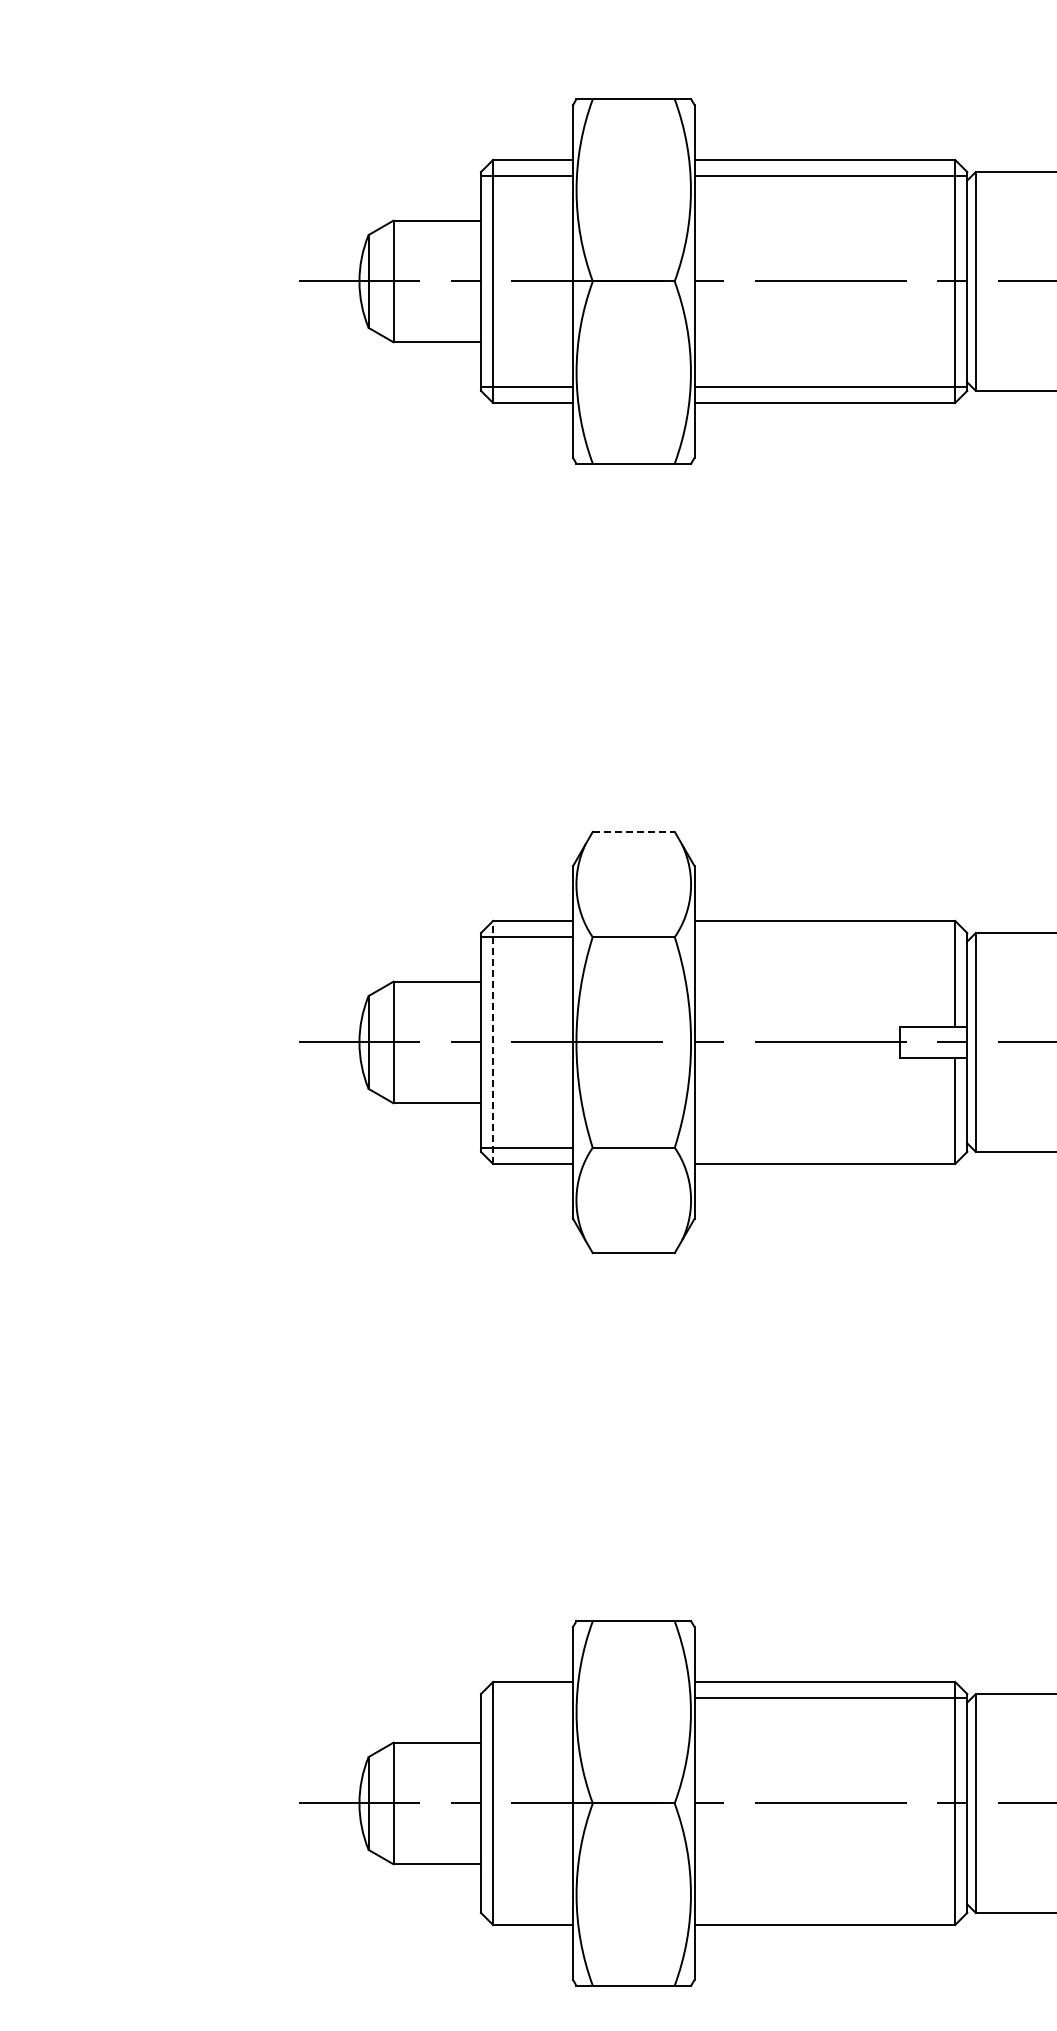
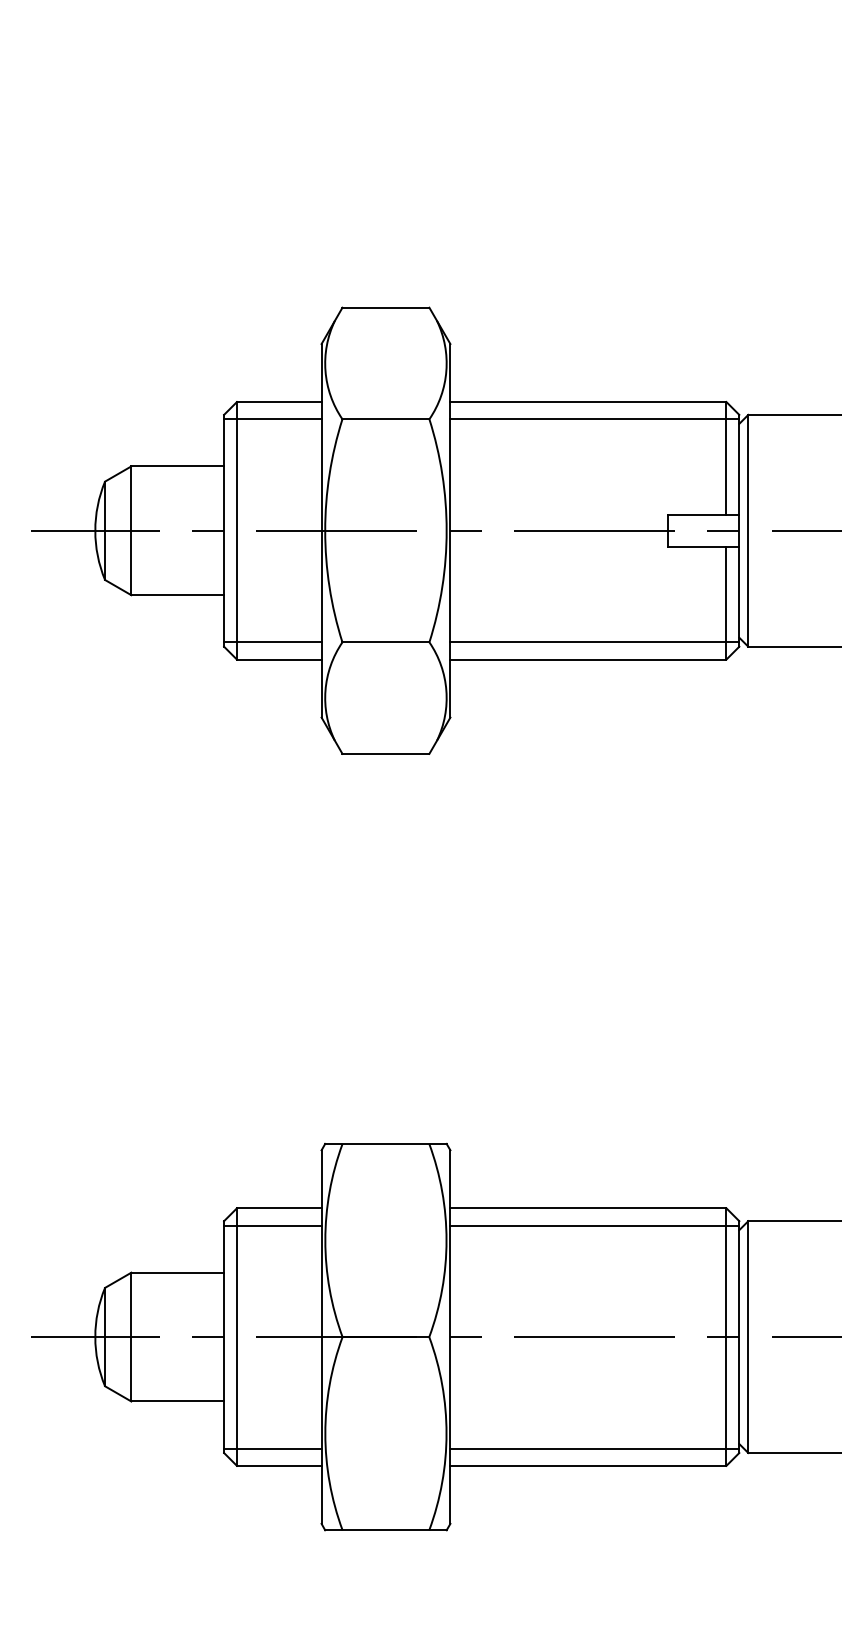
line: (634, 831) -> (386, 307), dashed -> solid
line: (830, 937) -> (594, 419), added
line: (493, 1042) -> (237, 530), dashed -> solid
line: (830, 1147) -> (594, 642), added
line: (527, 1698) -> (273, 1225), added
line: (527, 1908) -> (273, 1448), added
line: (830, 1908) -> (594, 1448), added

